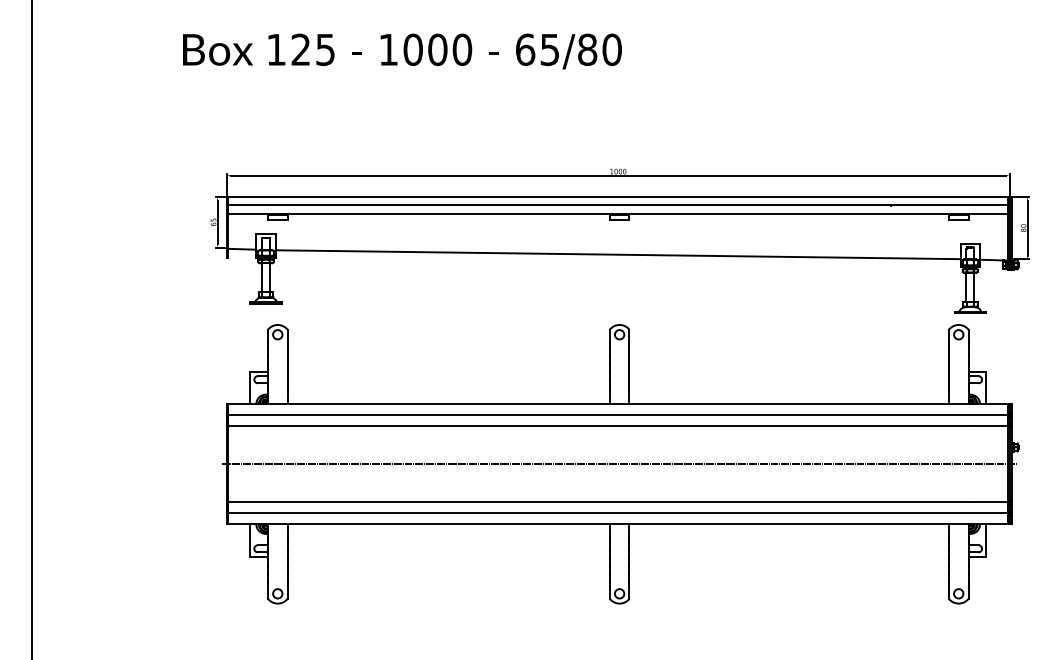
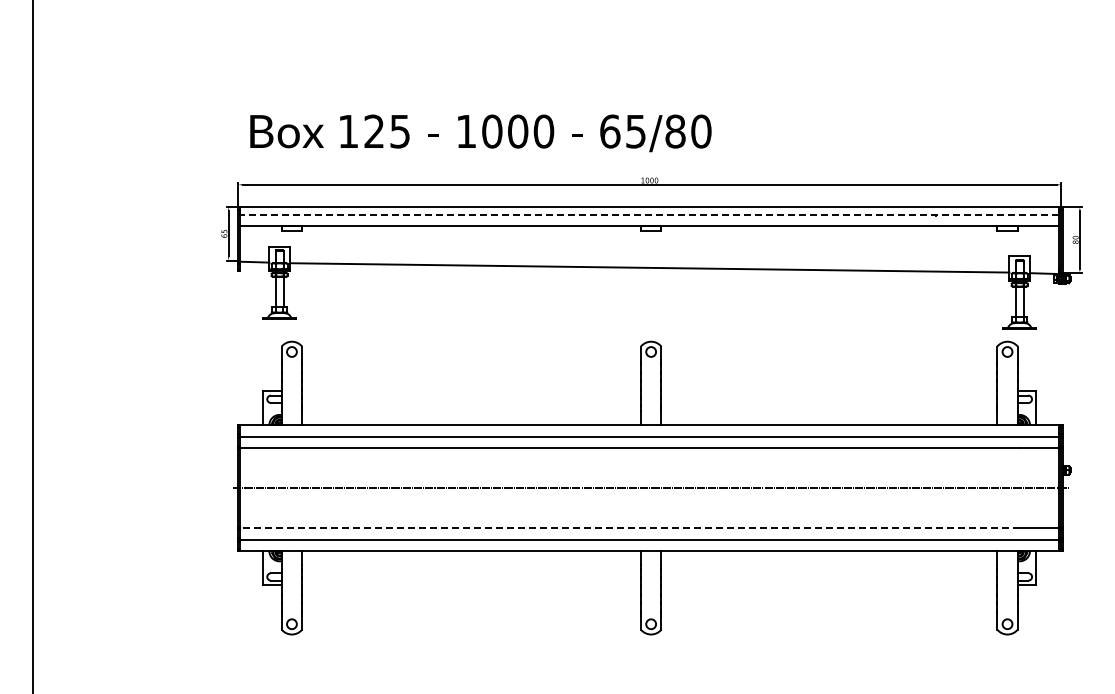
text: (402, 51) -> (480, 133), moved
line: (618, 204) -> (649, 215), solid -> dashed
line: (599, 502) -> (630, 528), solid -> dashed

